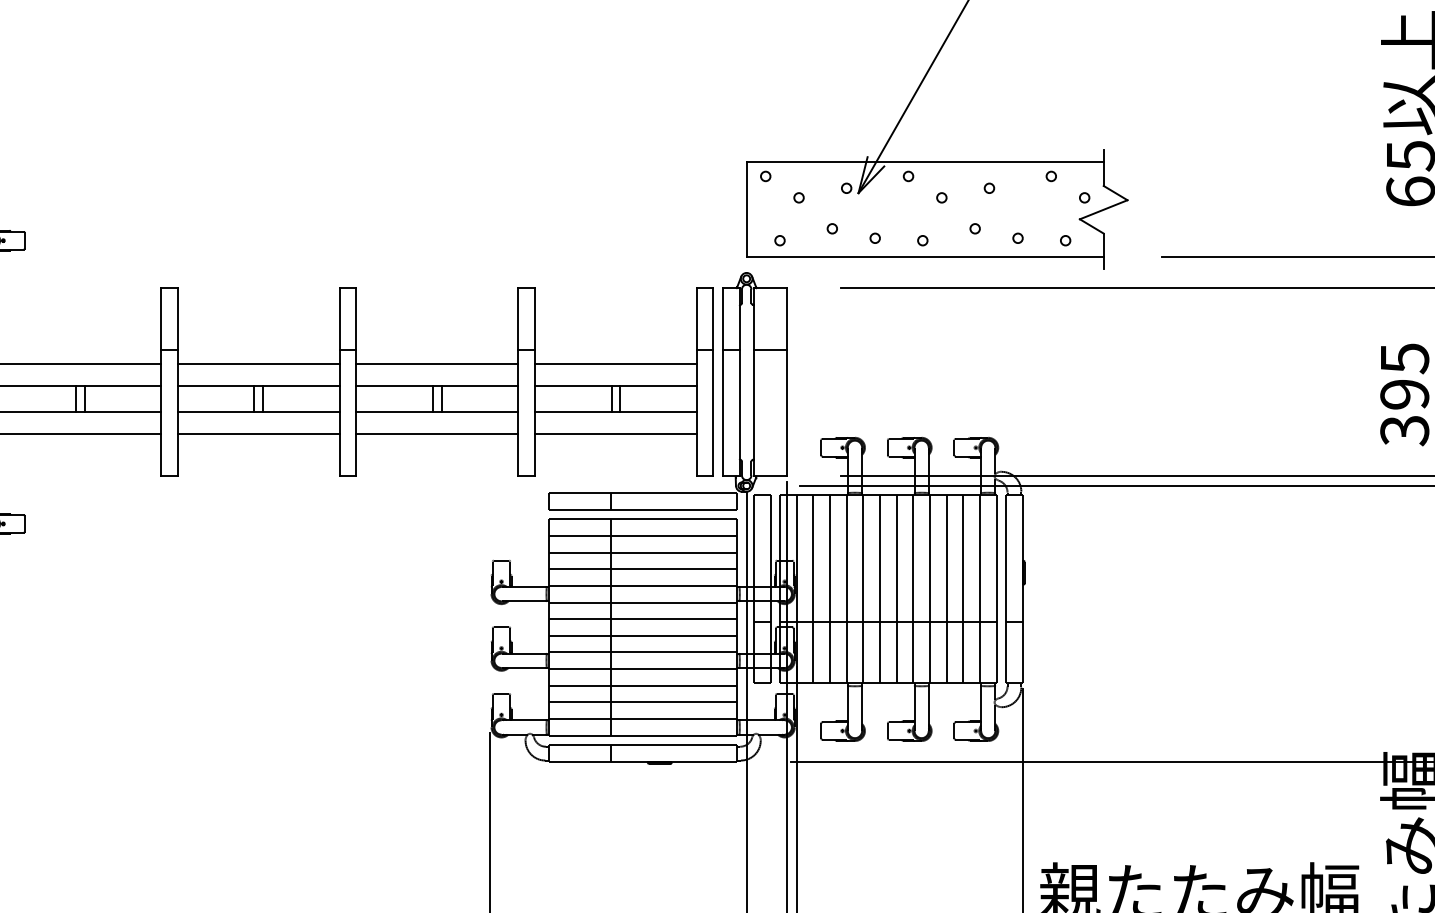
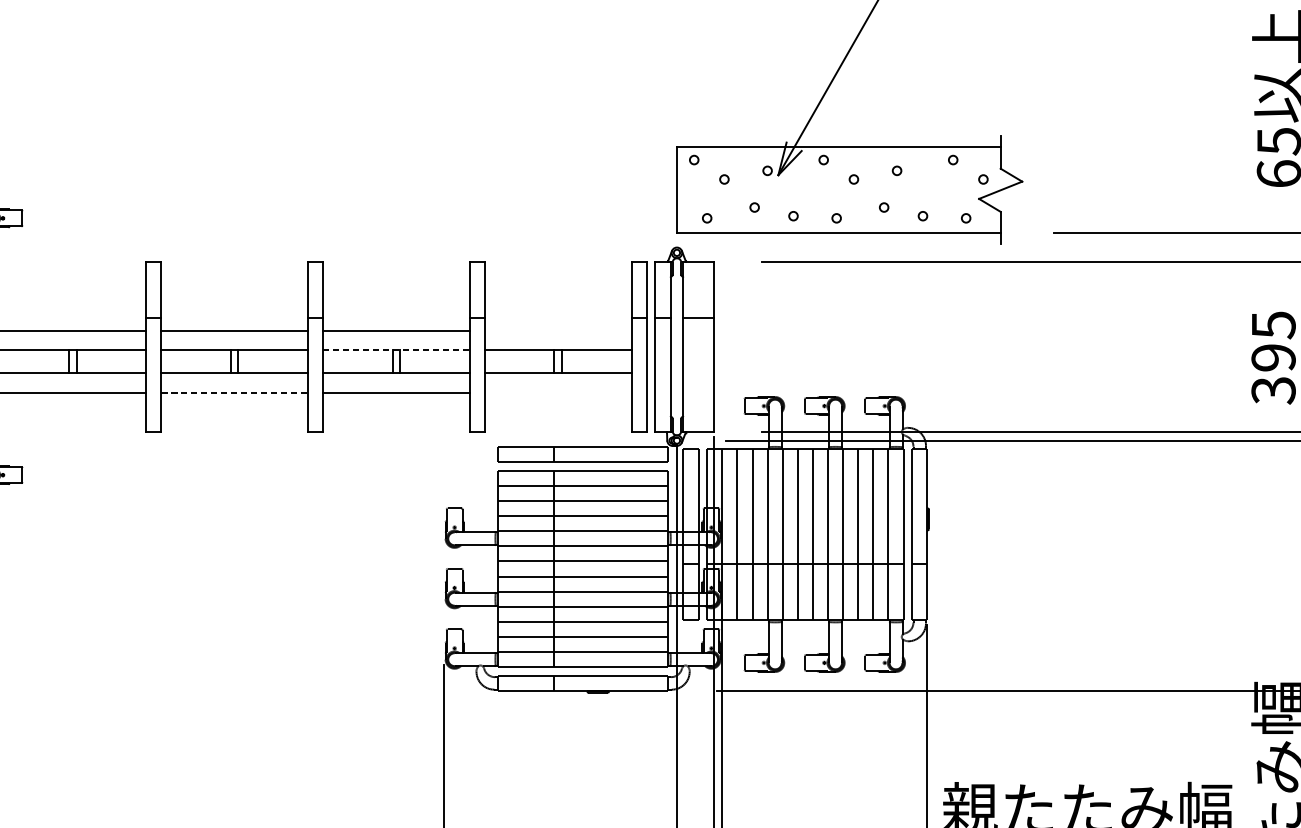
line: (615, 364) -> (558, 330), removed
line: (437, 386) -> (396, 350), solid -> dashed
line: (258, 433) -> (234, 393), solid -> dashed
line: (615, 433) -> (558, 393), removed

